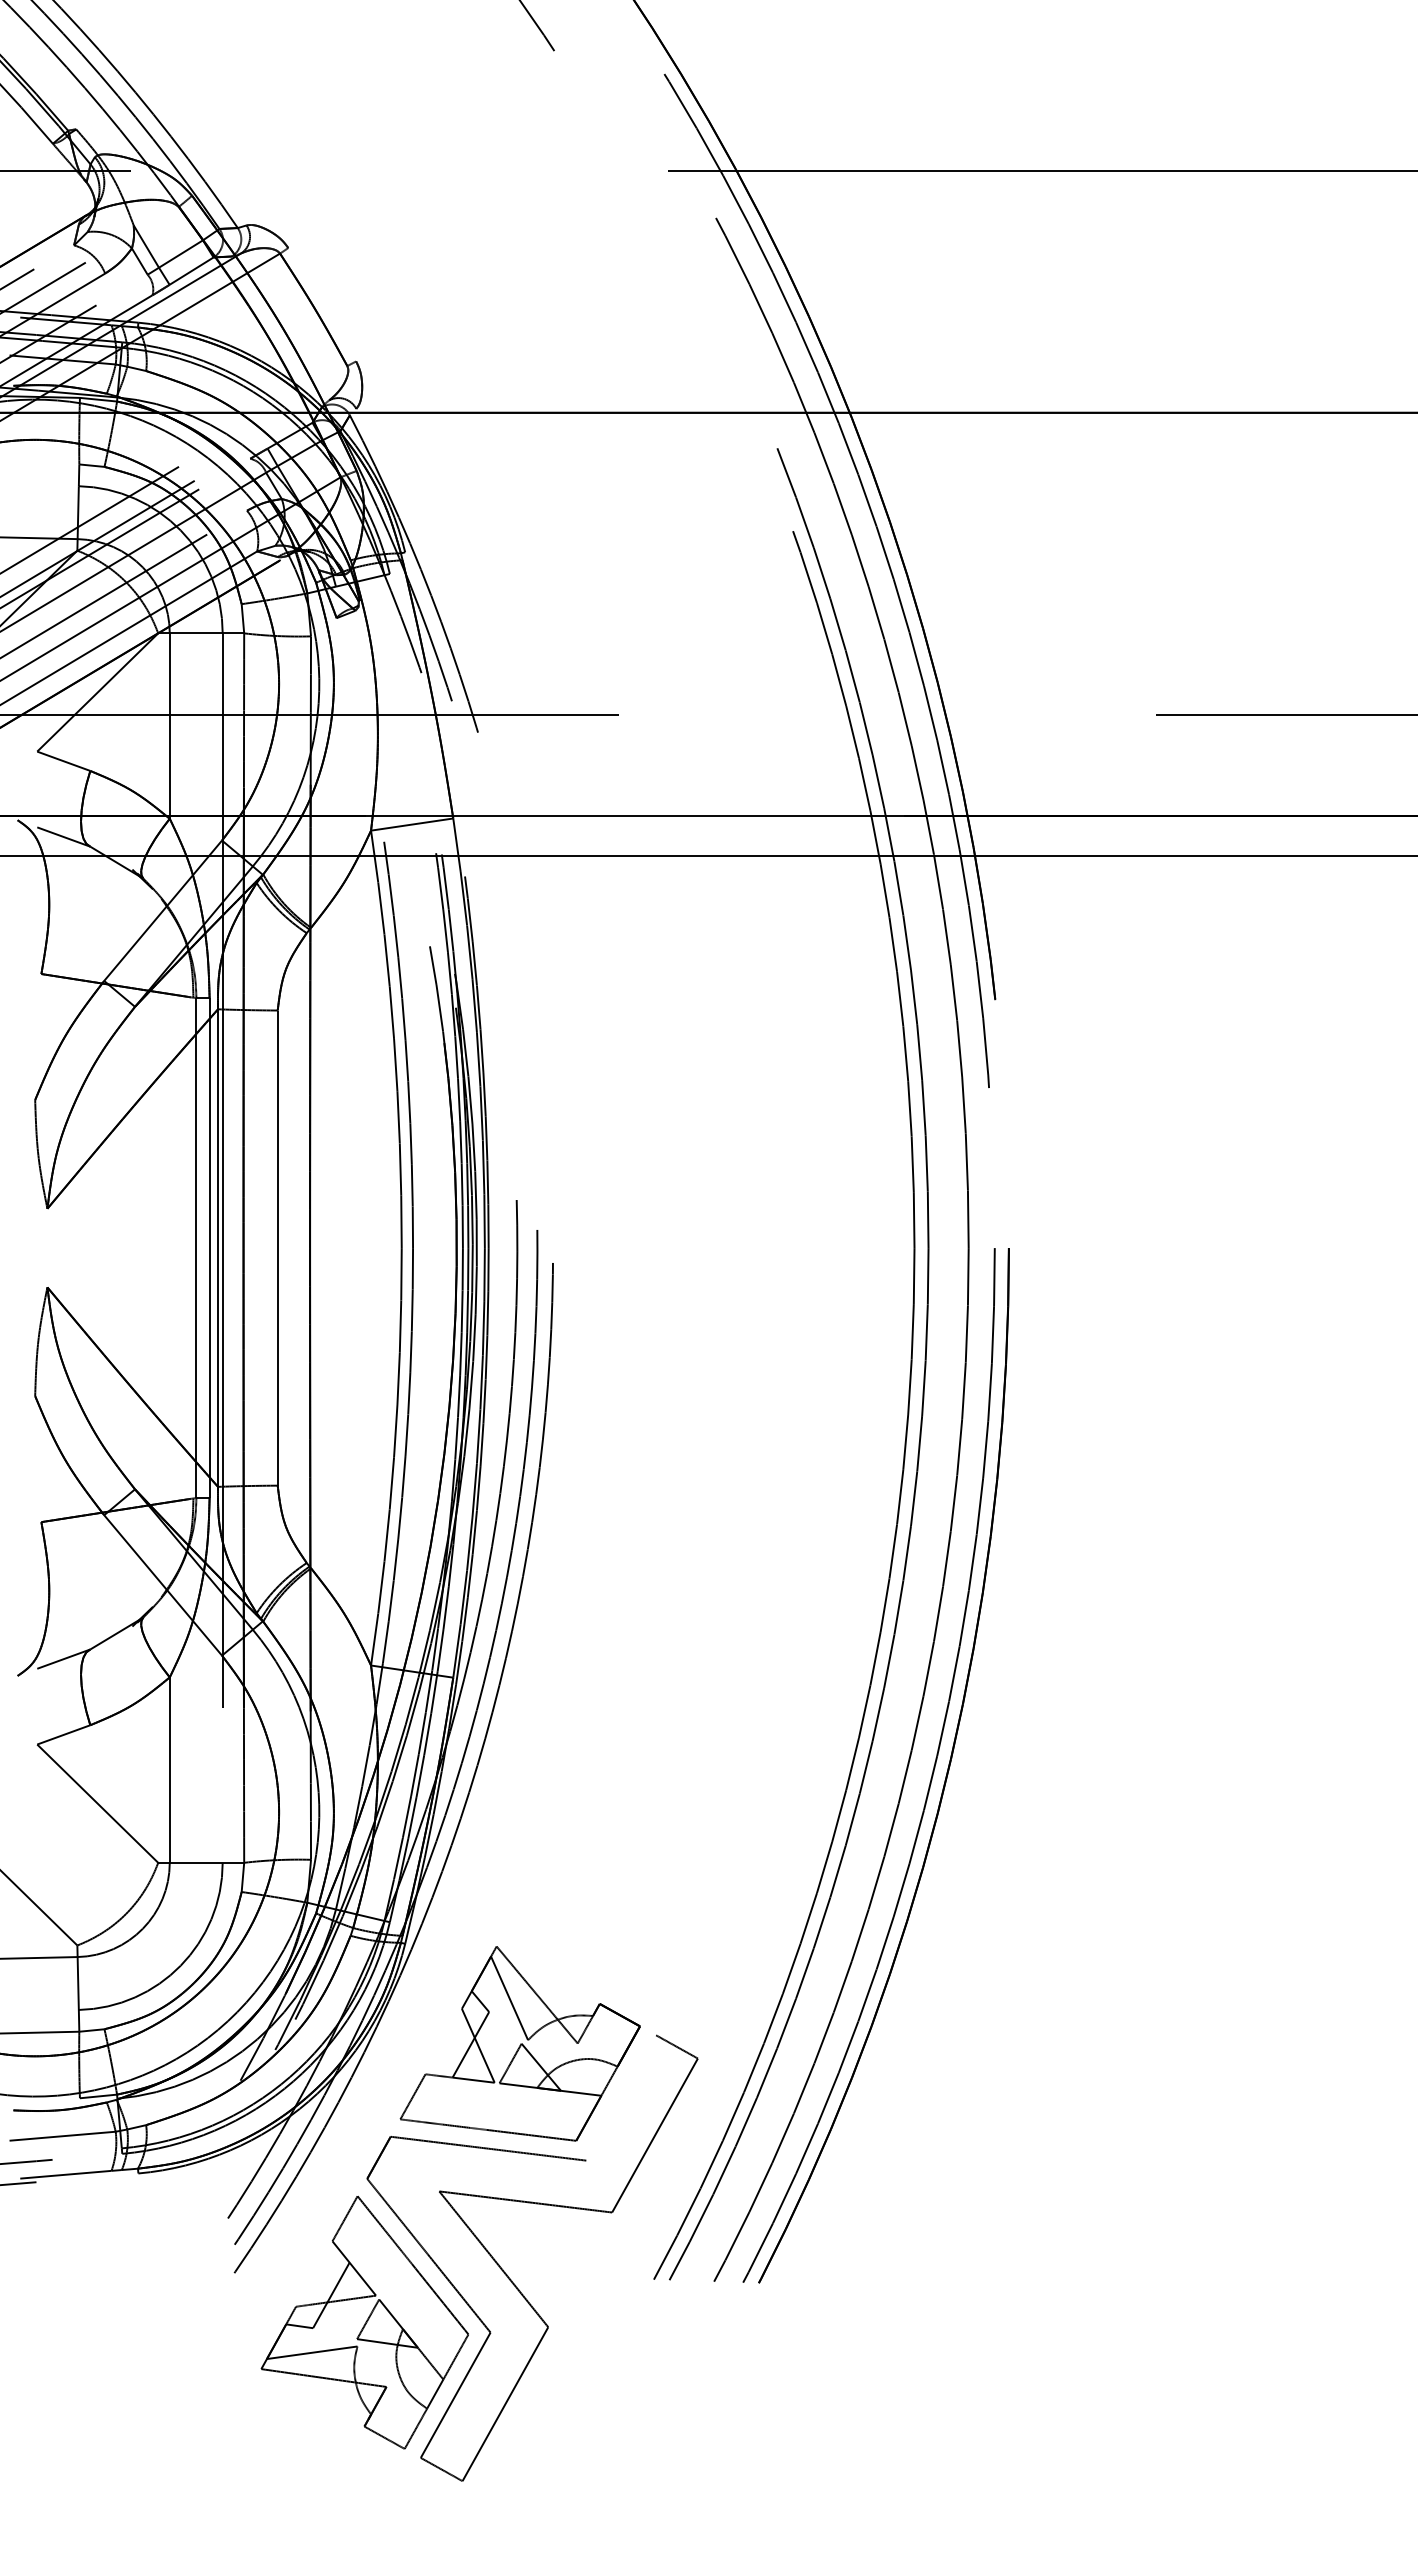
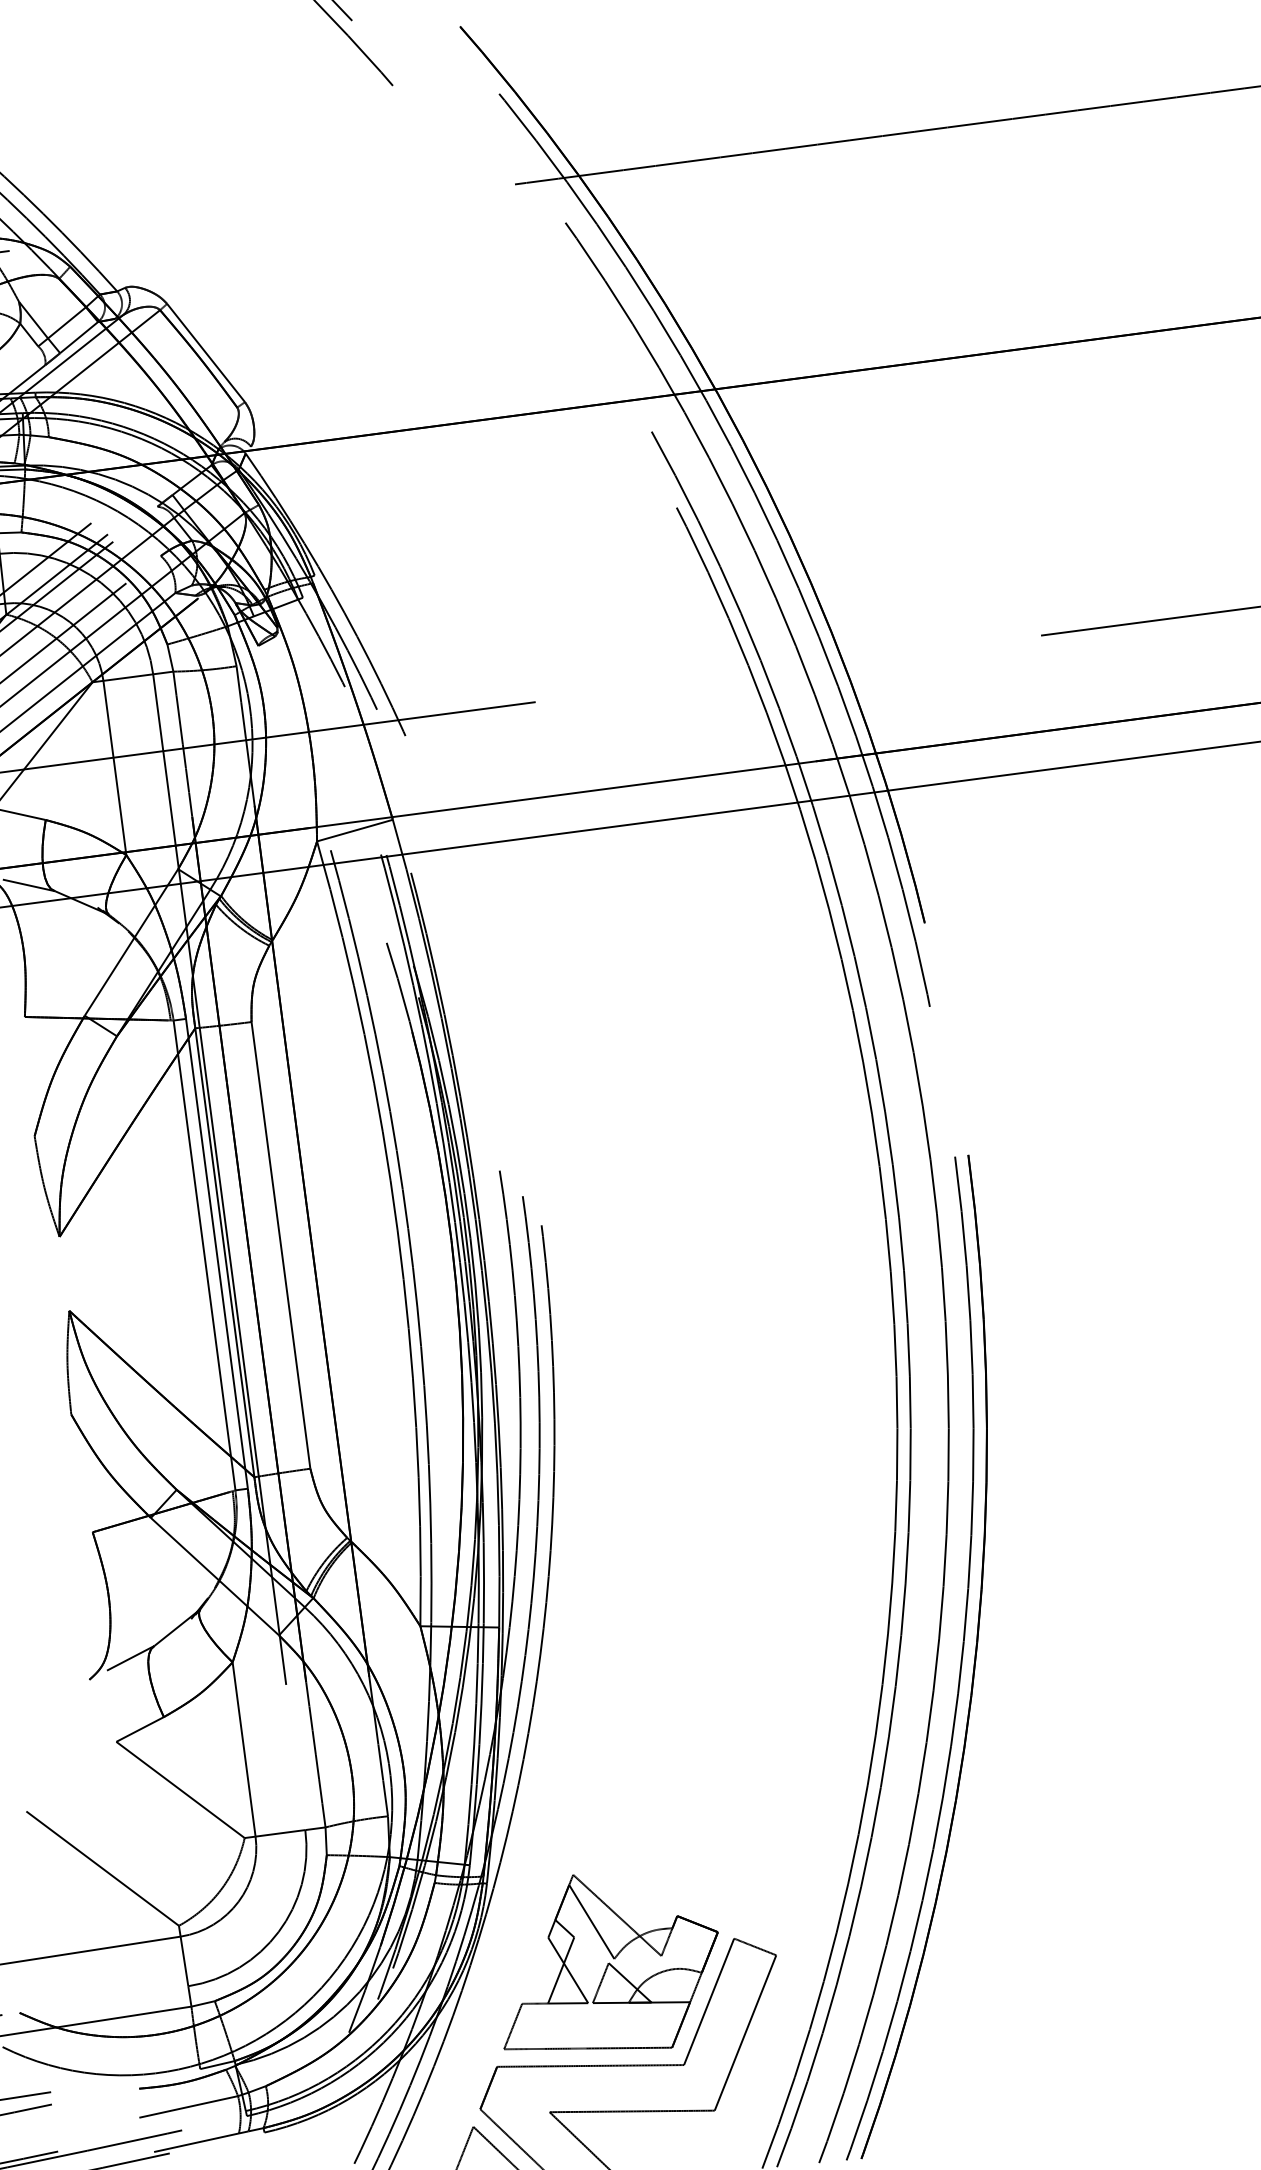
line: (322, 304) -> (206, 352), added
line: (621, 2097) -> (709, 2001), added

